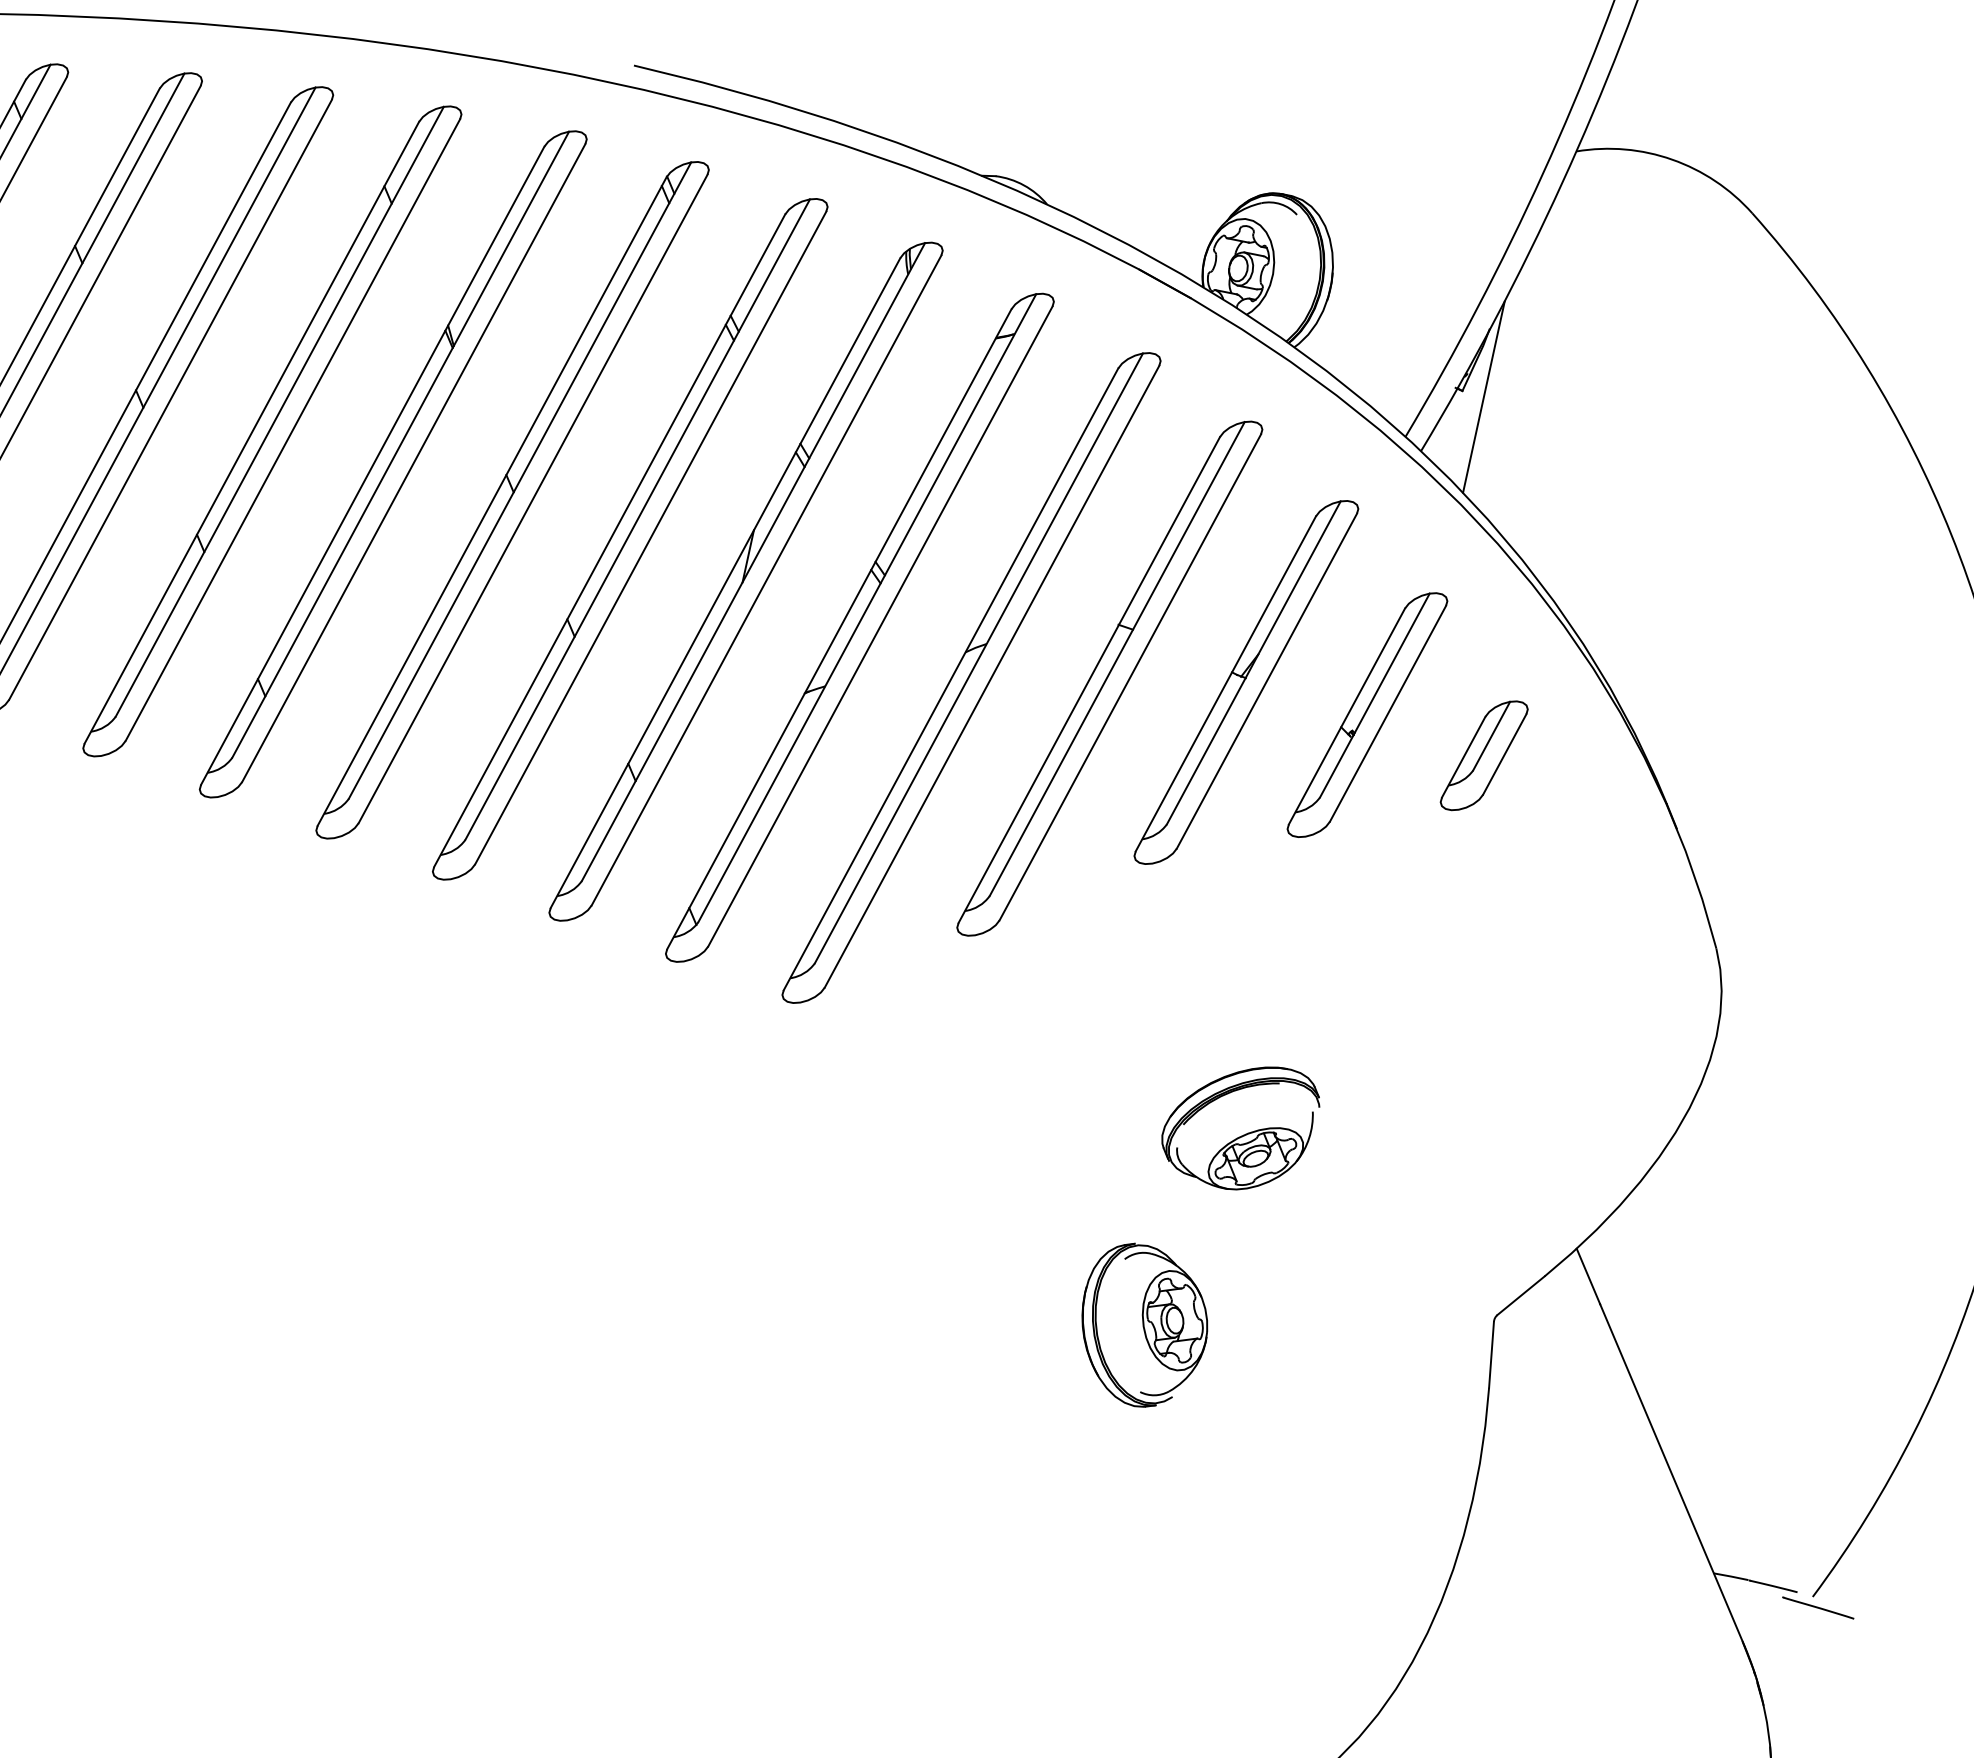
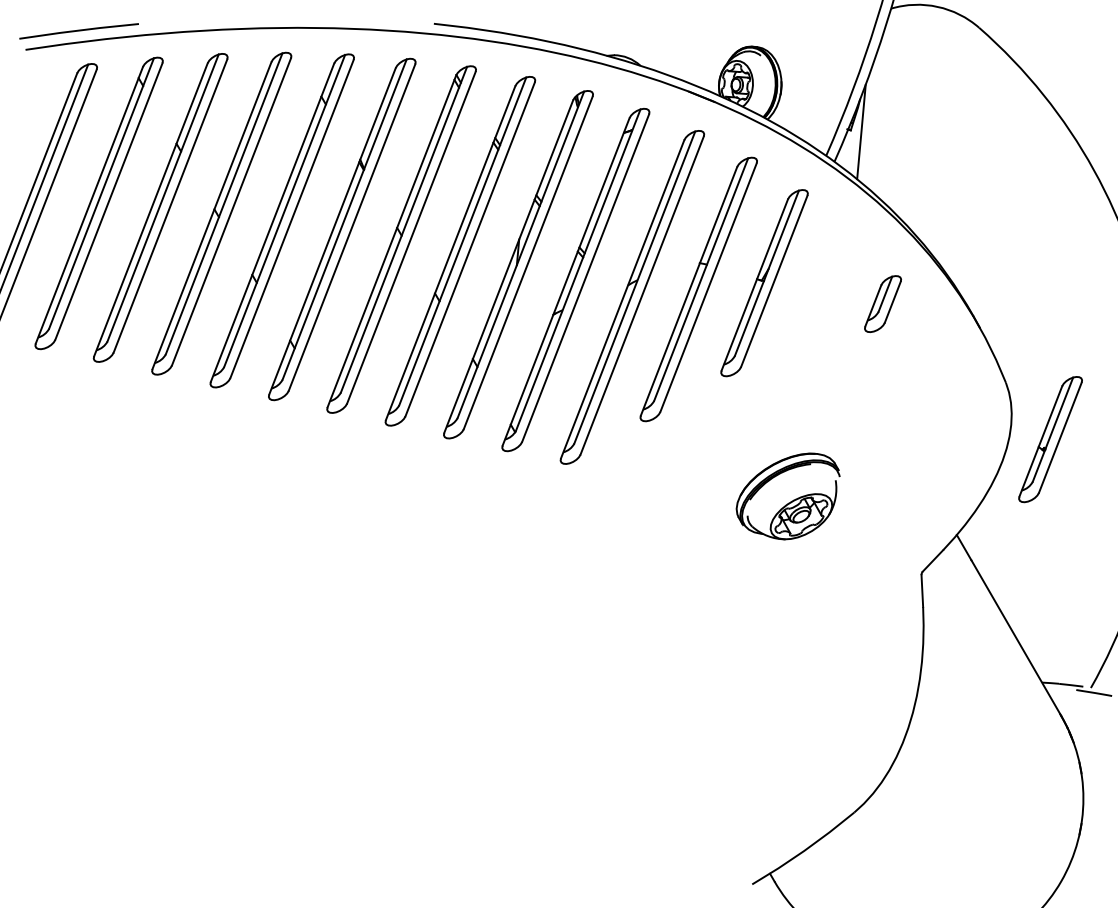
part: (1367, 714) -> (1050, 439), moved
part: (1238, 1126) -> (787, 496), size x1.4
part: (1143, 1324) -> (753, 597), removed

